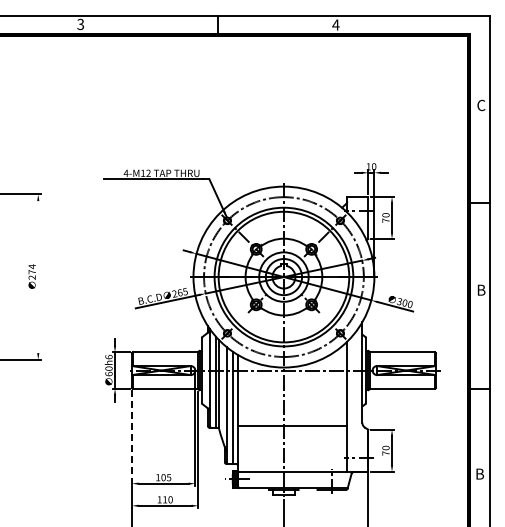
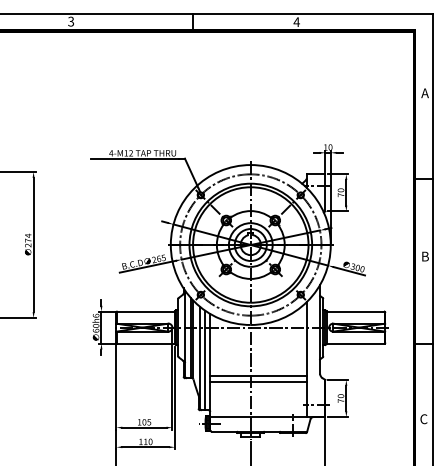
text: (480, 105) -> (424, 93), C -> A
line: (38, 277) -> (33, 245), added
line: (292, 432) -> (258, 382), added
line: (131, 438) -> (116, 387), dashed -> solid
text: (479, 473) -> (423, 418), B -> C

